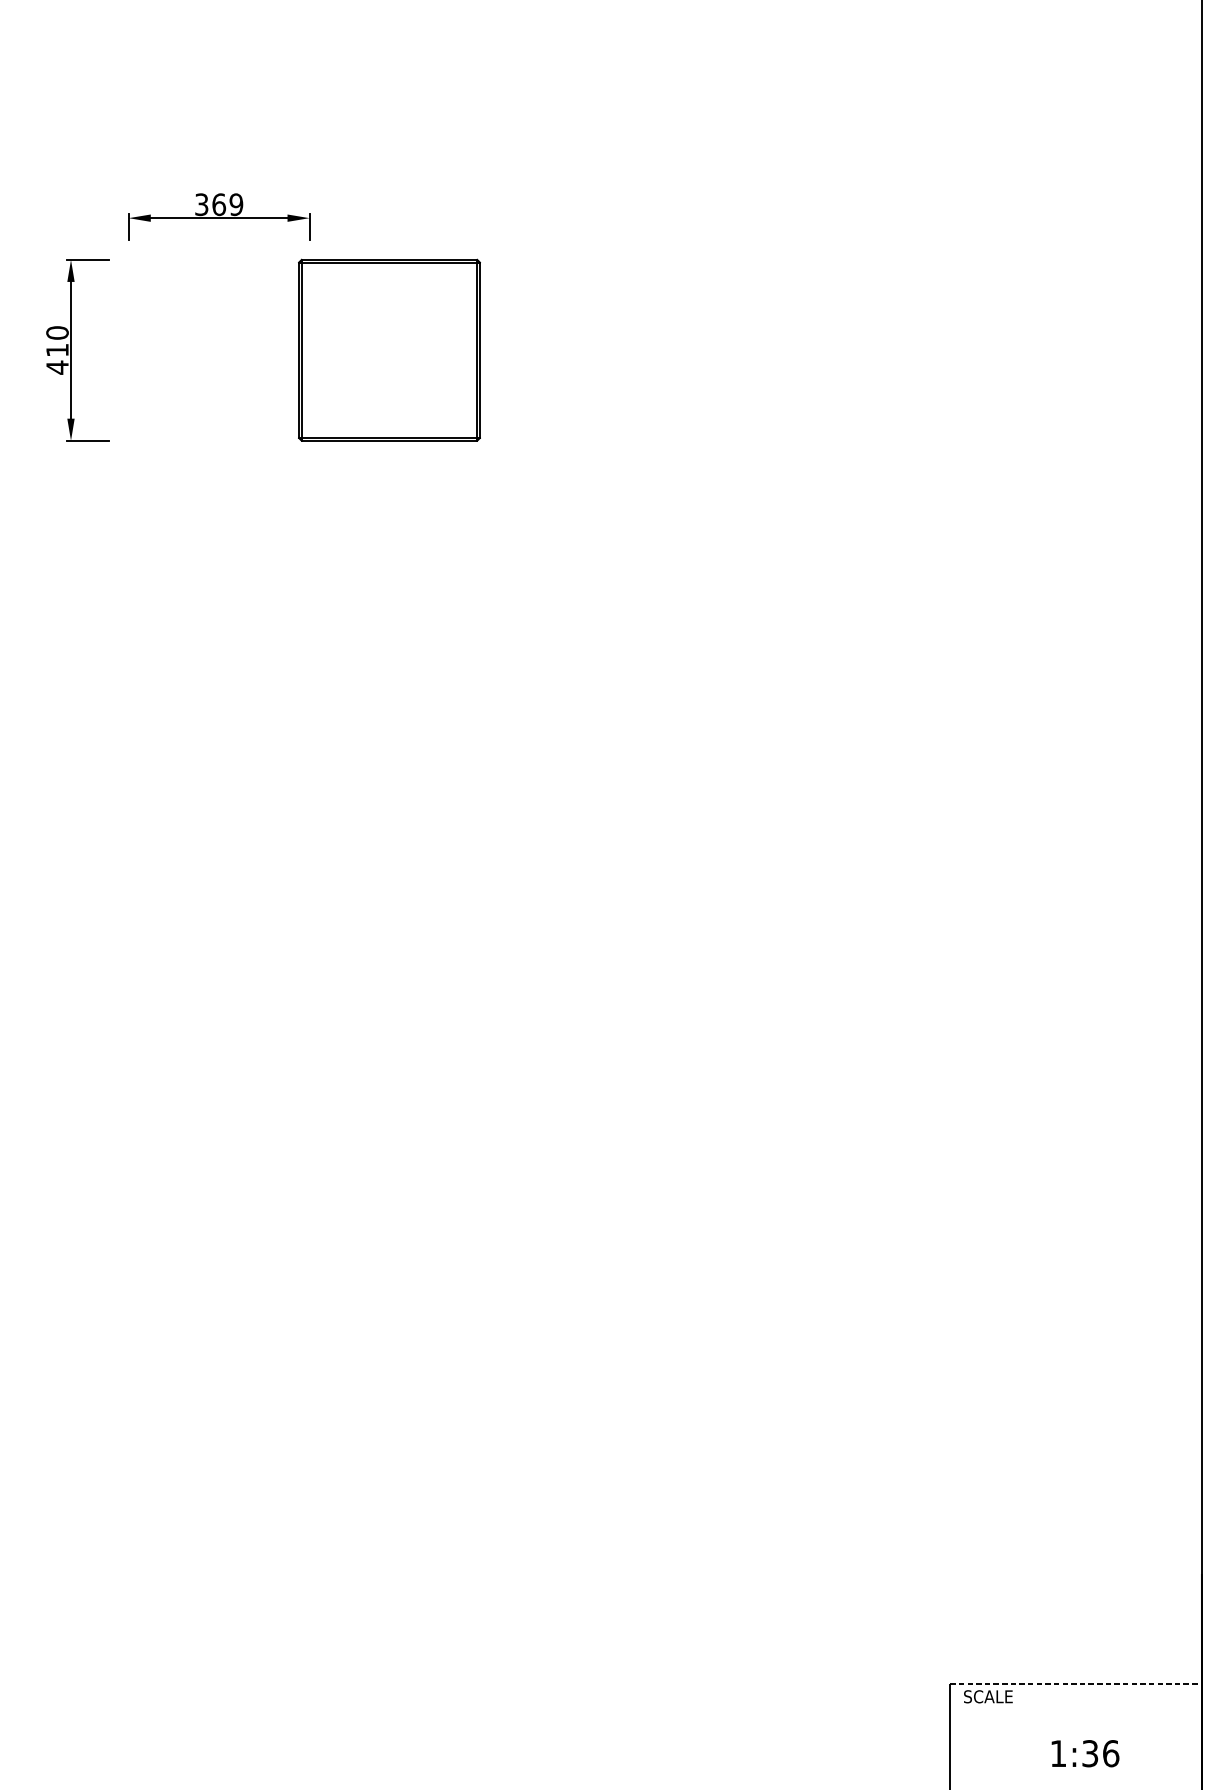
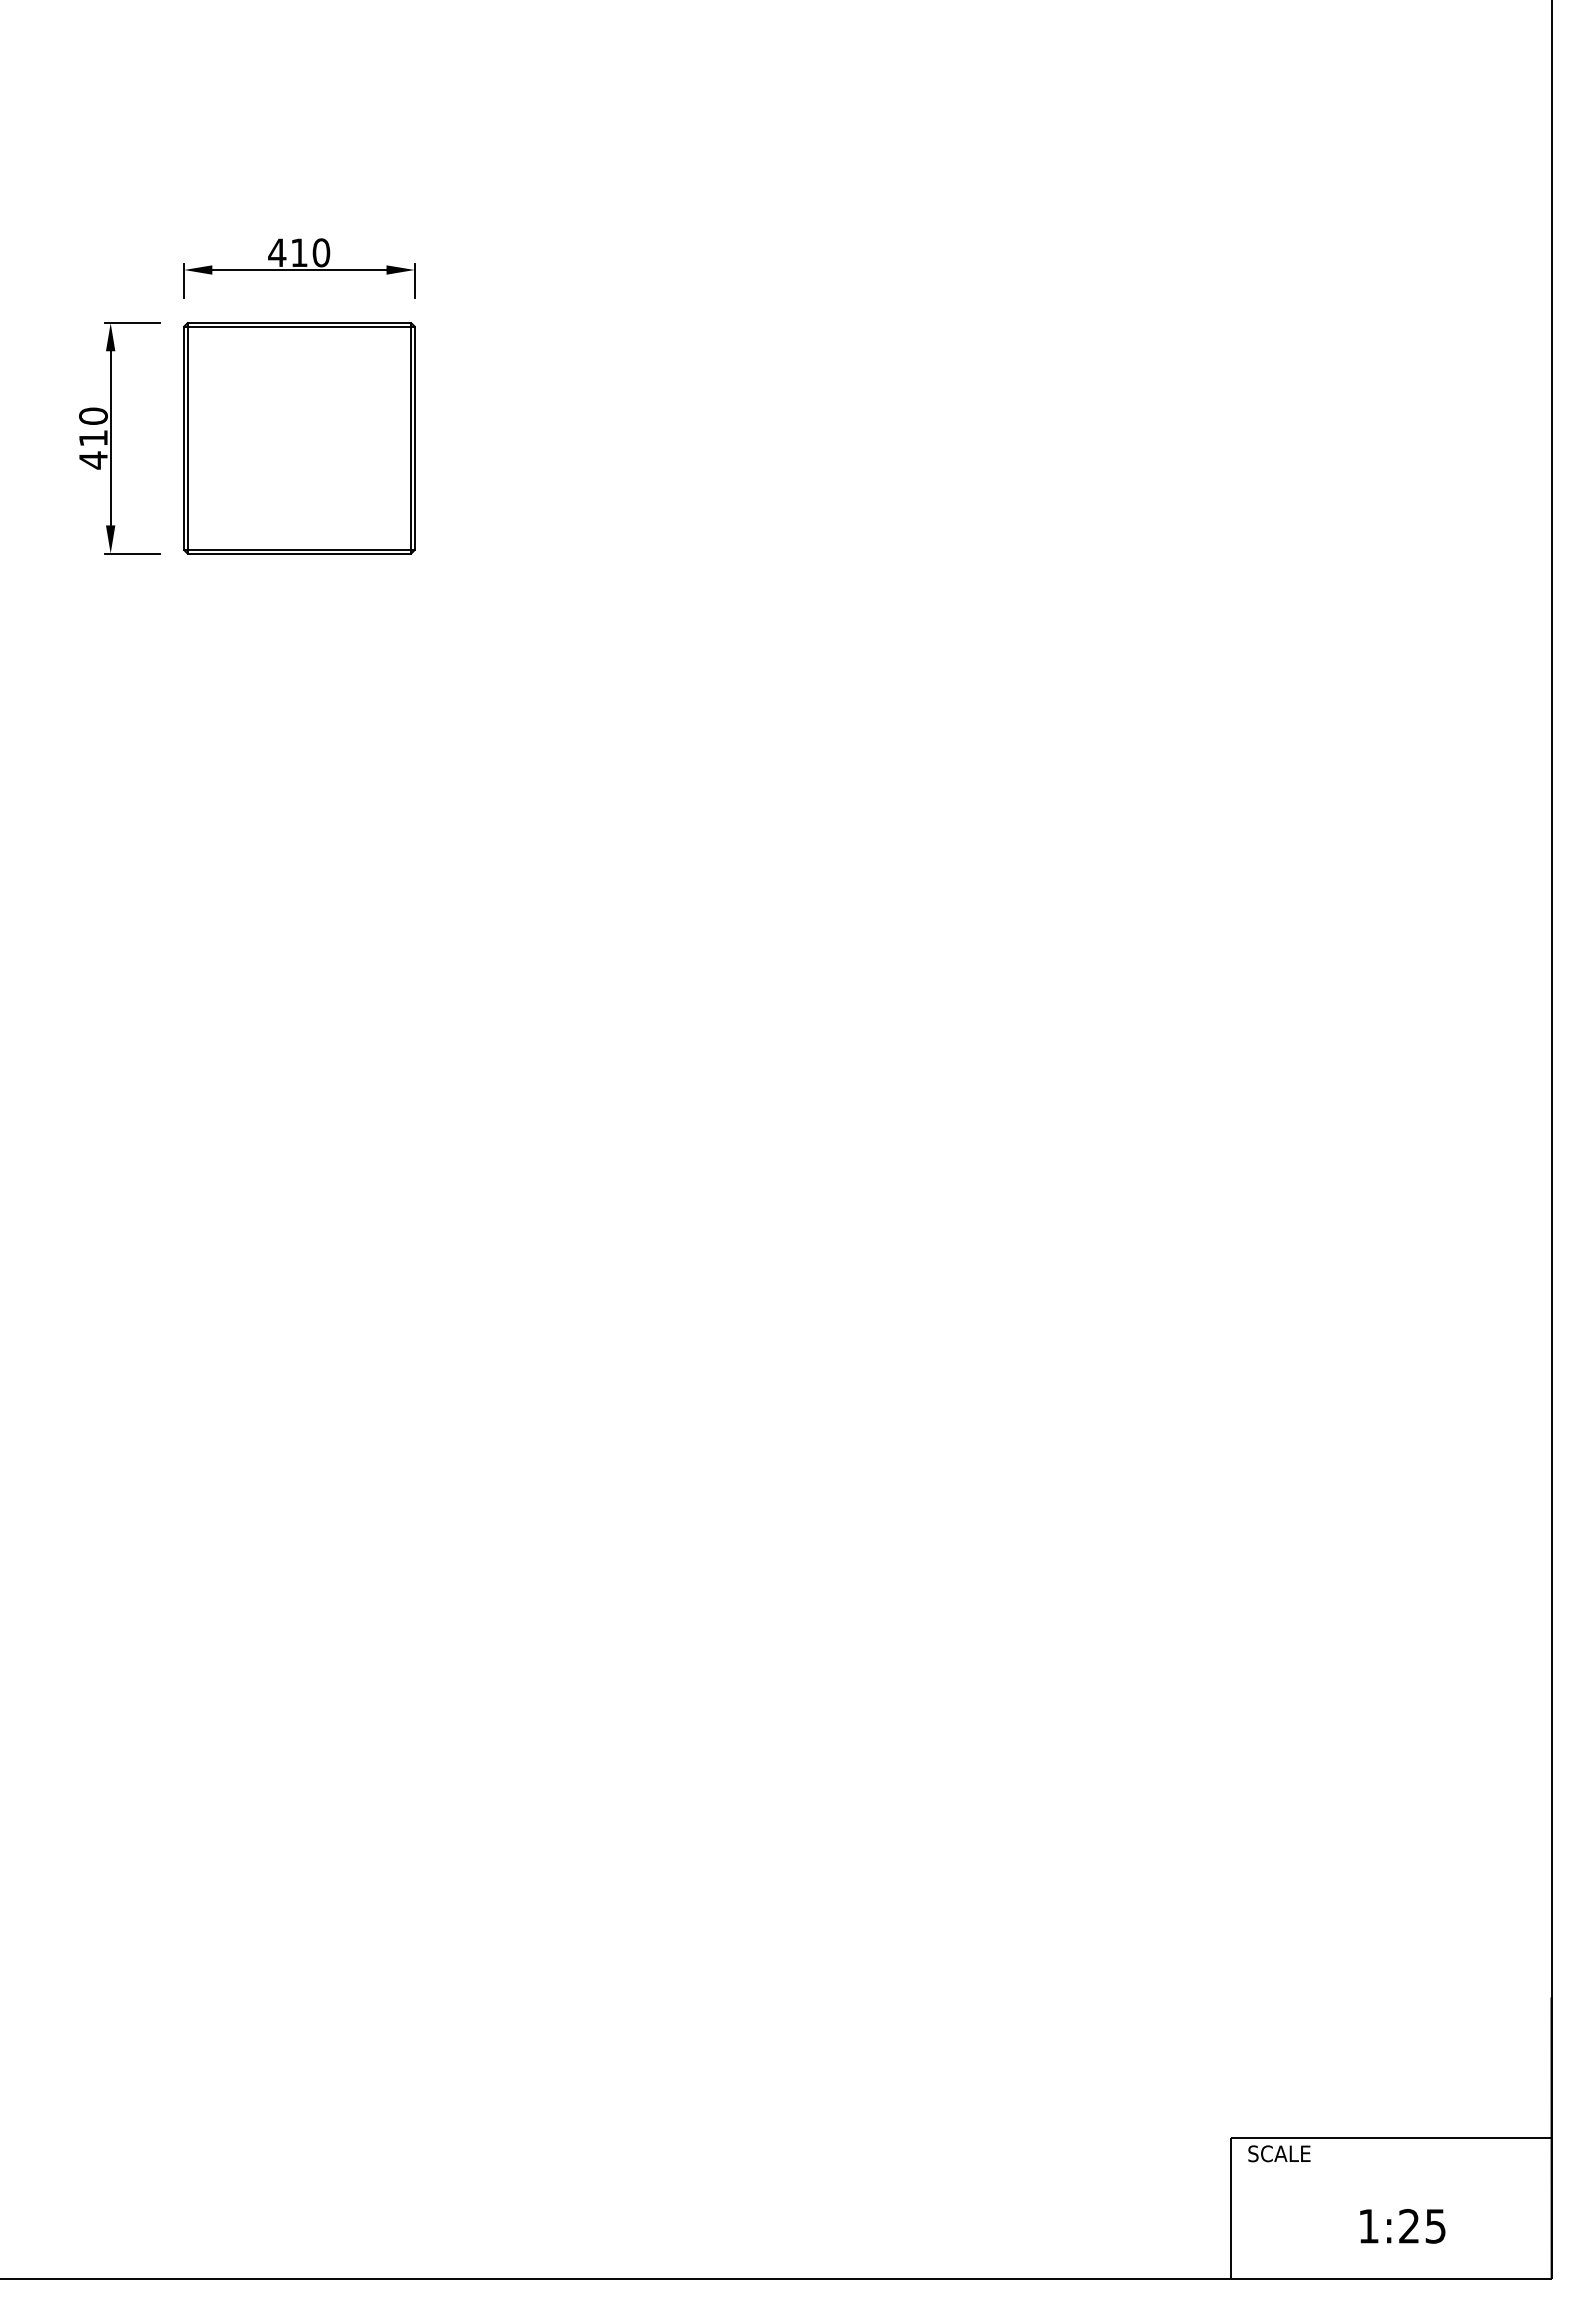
text: (219, 204) -> (299, 252), 369 -> 410
part: (389, 350) -> (299, 438), moved
line: (1076, 1684) -> (1391, 2138), dashed -> solid
text: (1100, 1753) -> (1422, 2225), 1:36 -> 1:25

